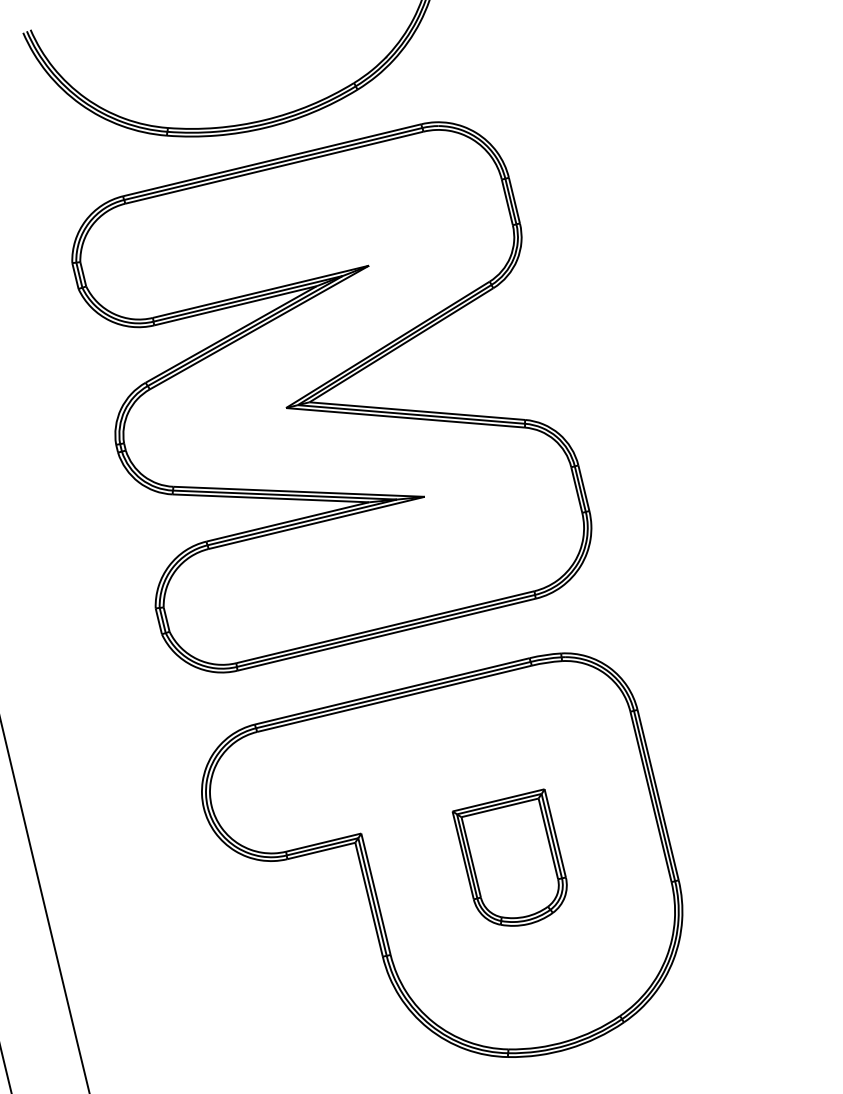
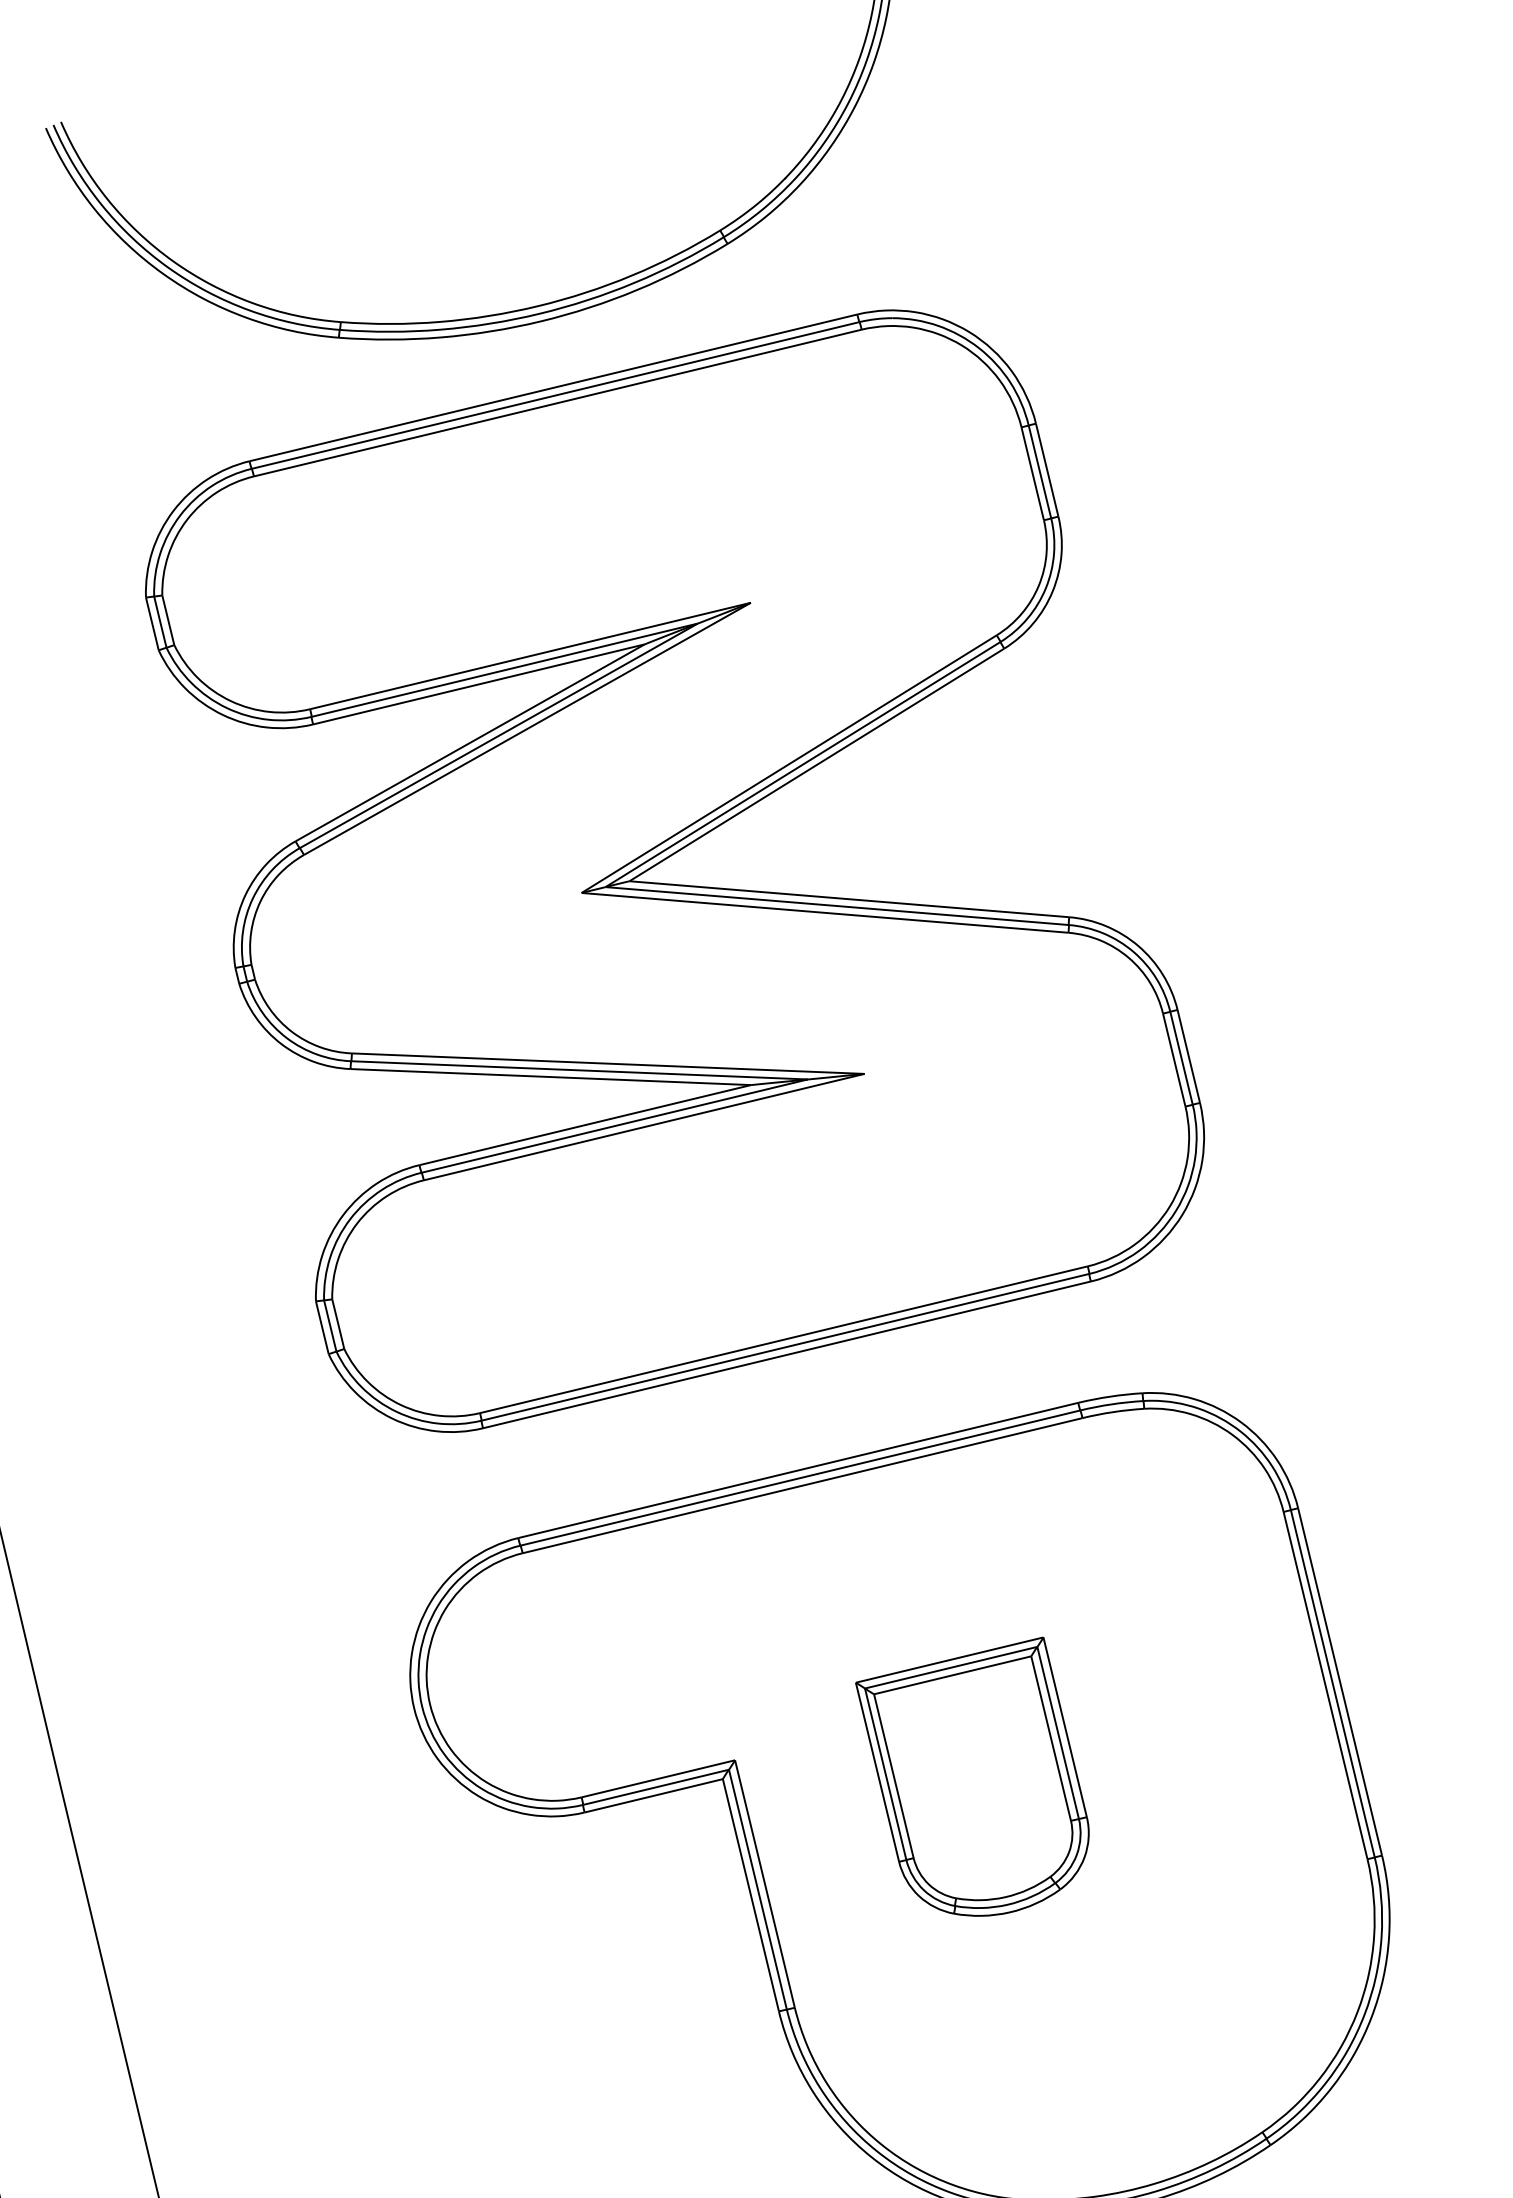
part: (509, 857) -> (971, 1776), moved

